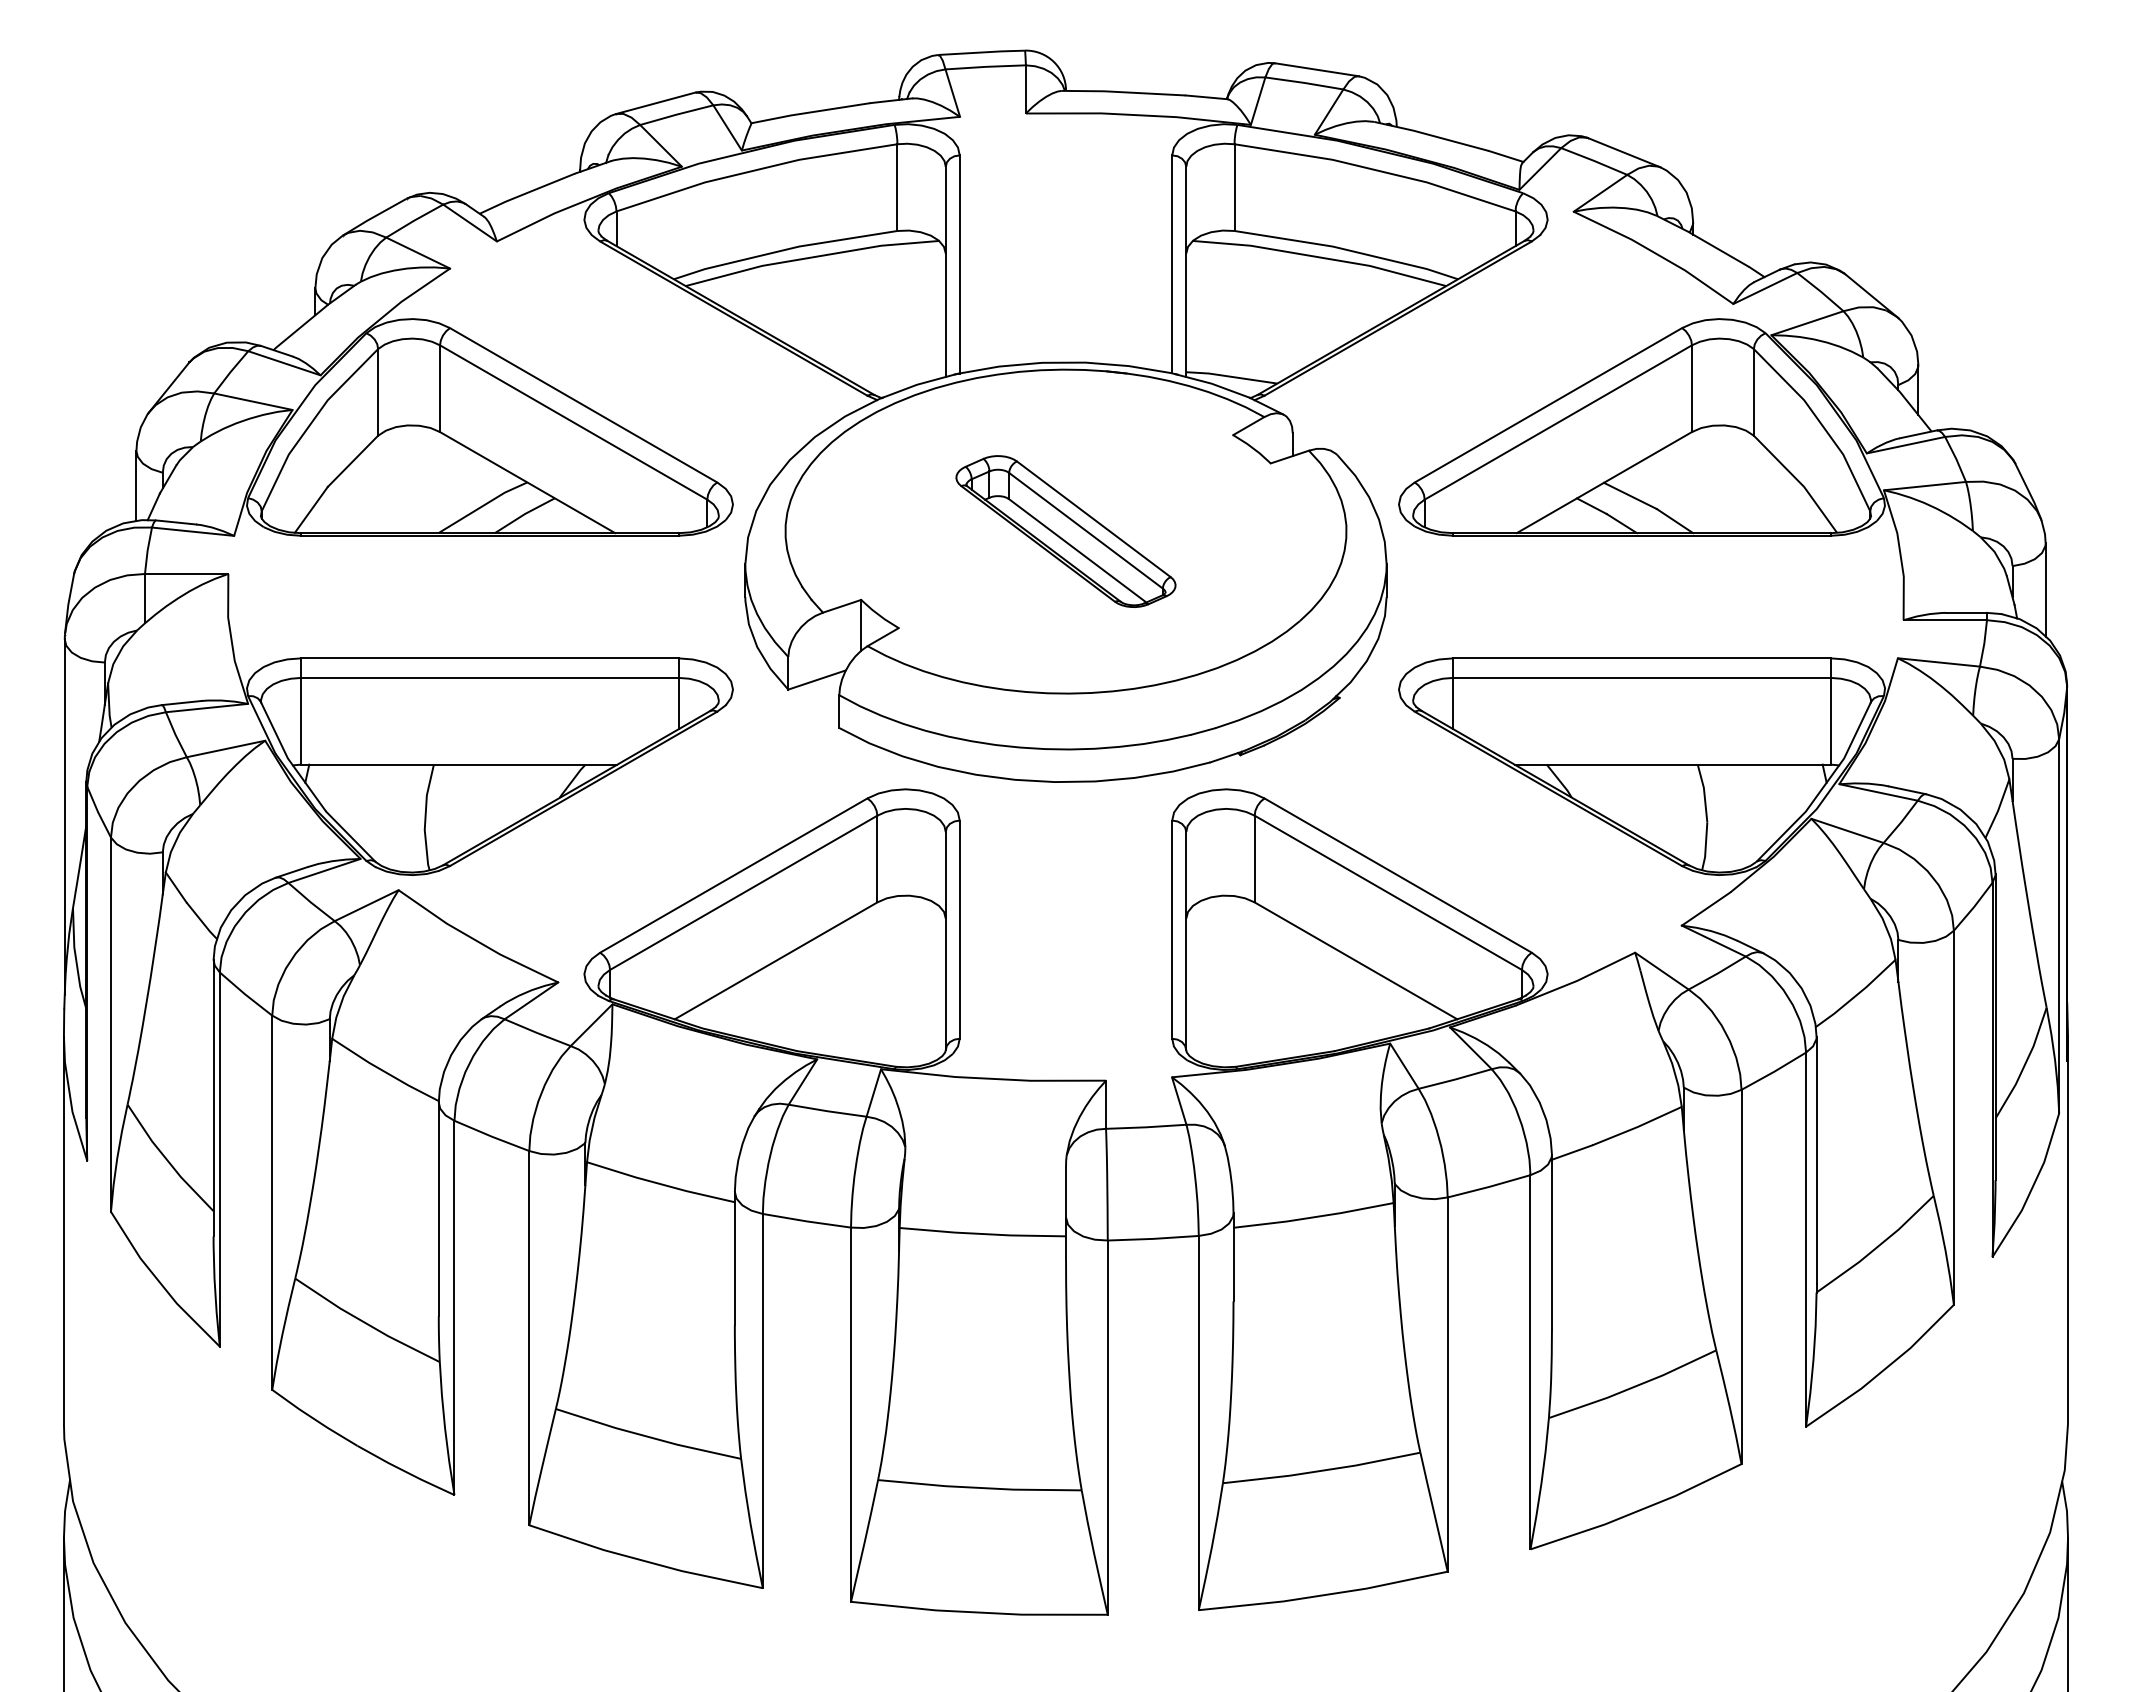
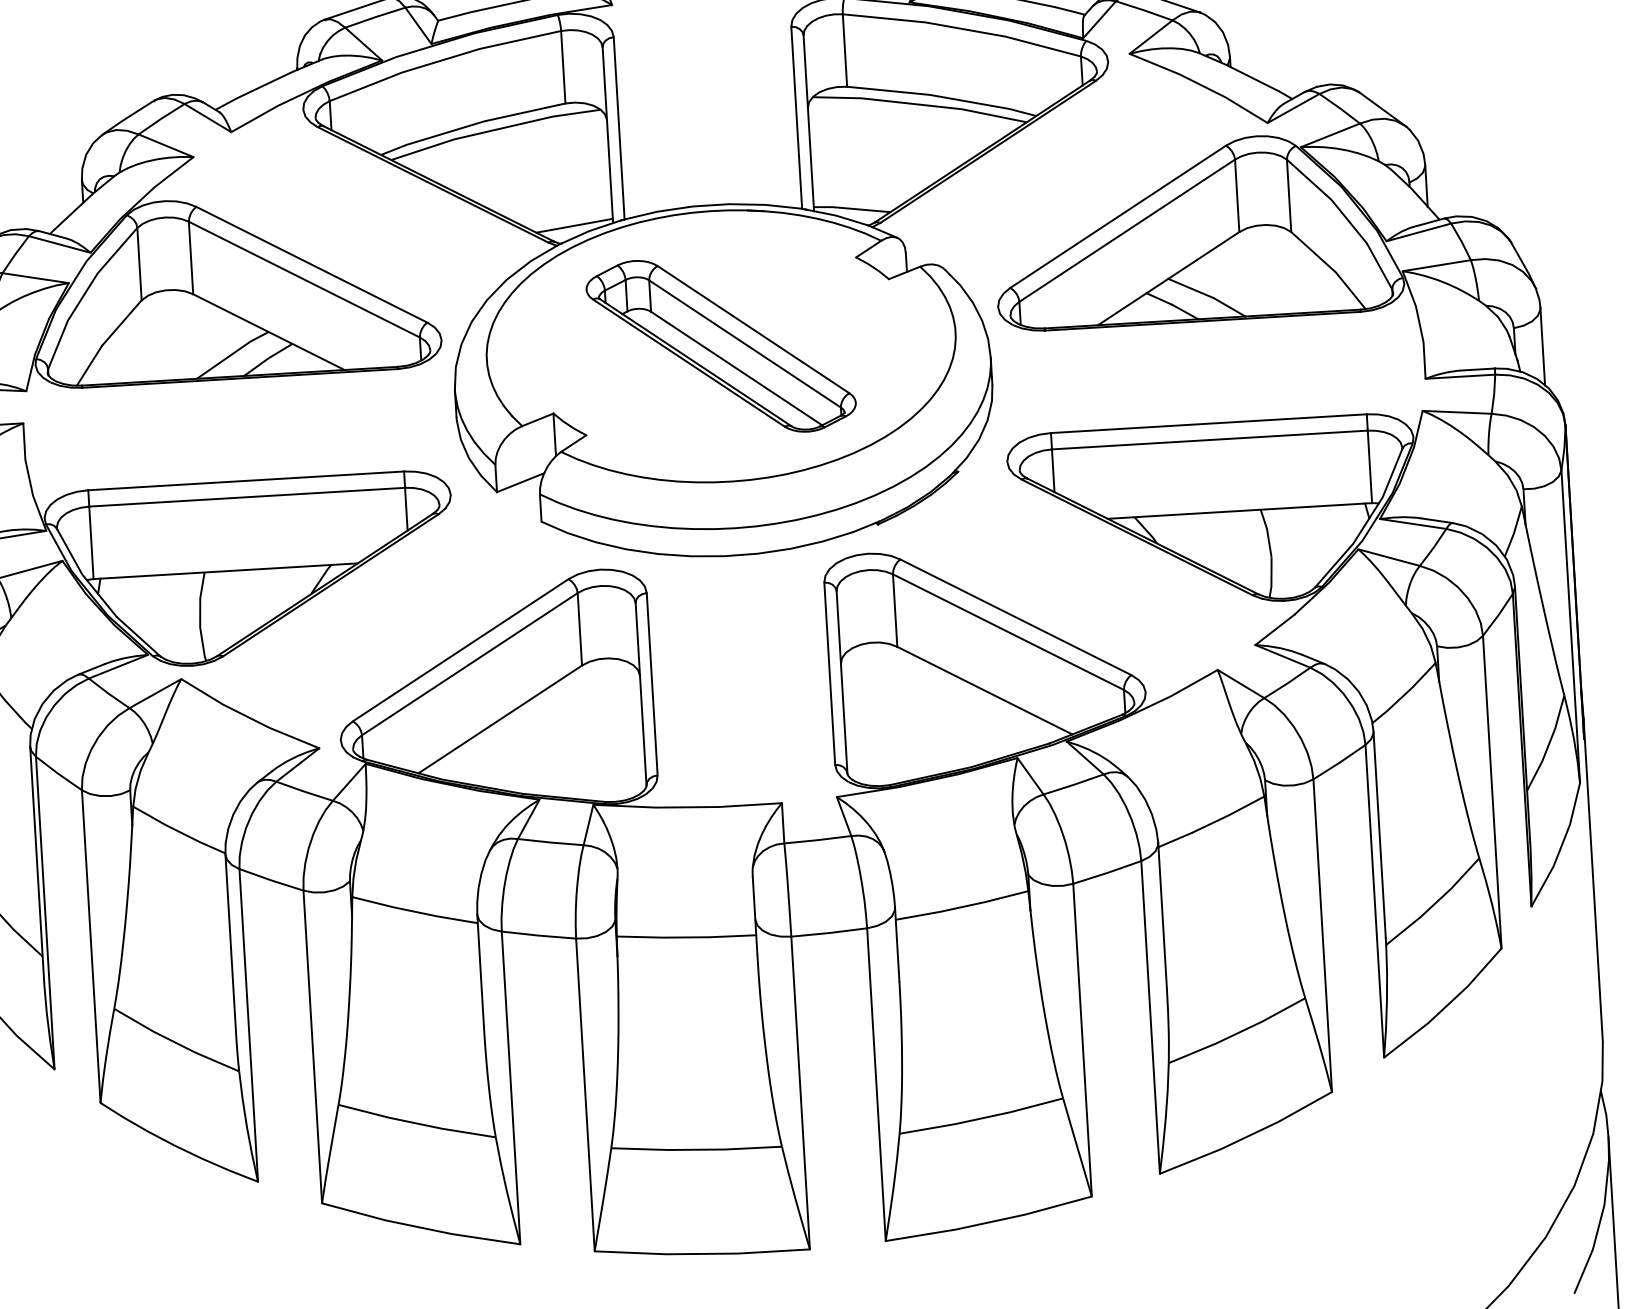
line: (899, 376) -> (574, 225), added
part: (1065, 531) -> (720, 346), size x1.43

